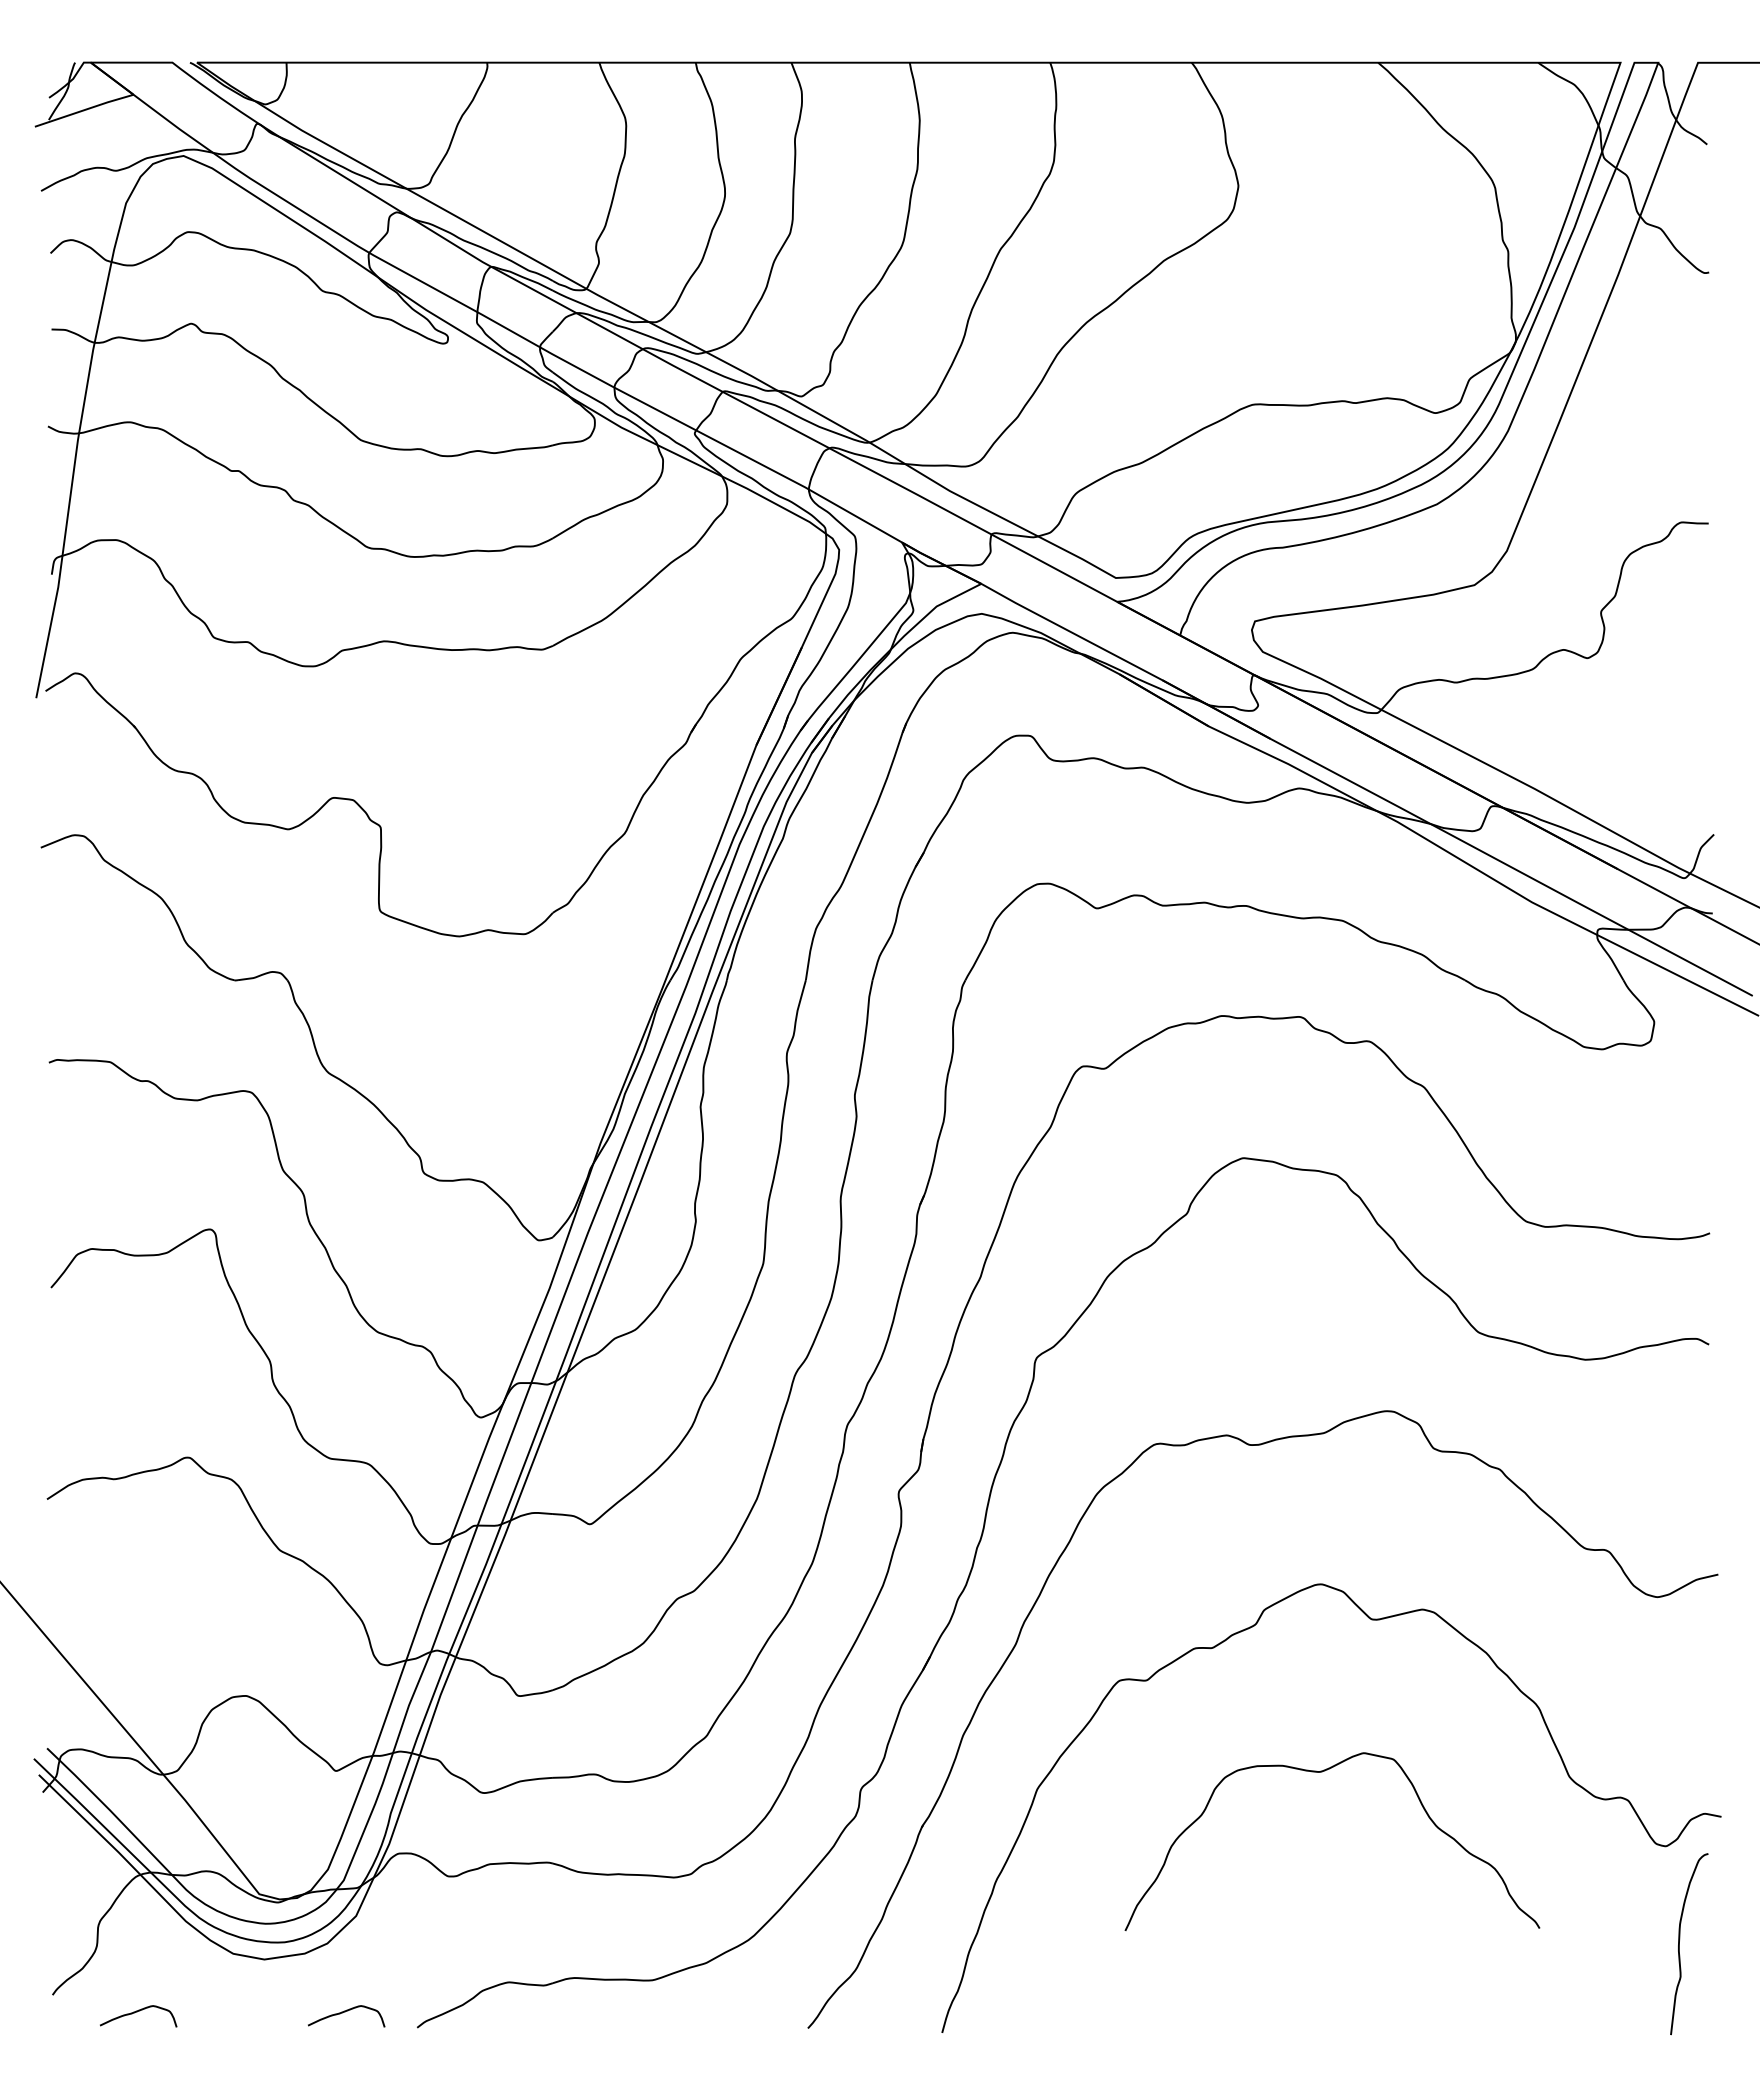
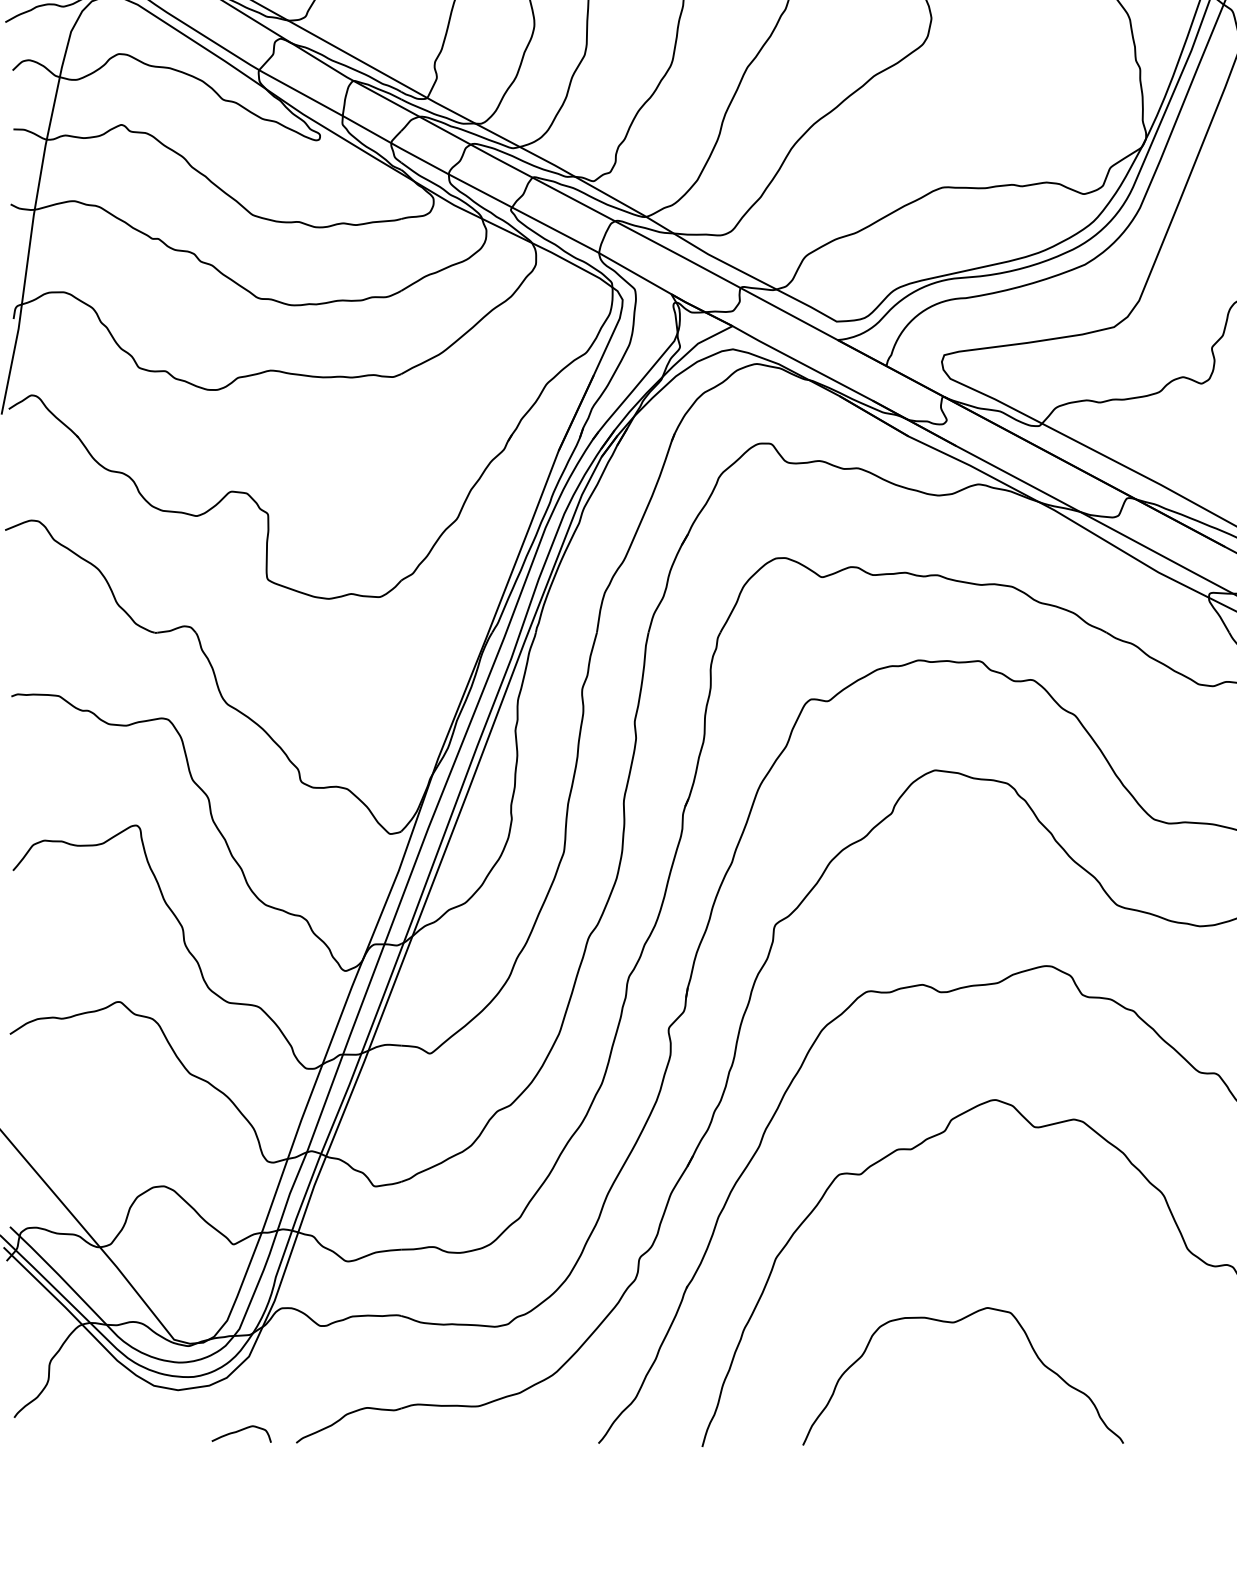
curve: (1322, 1772) -> (955, 1322), moved
curve: (137, 2012) -> (79, 1431), removed

